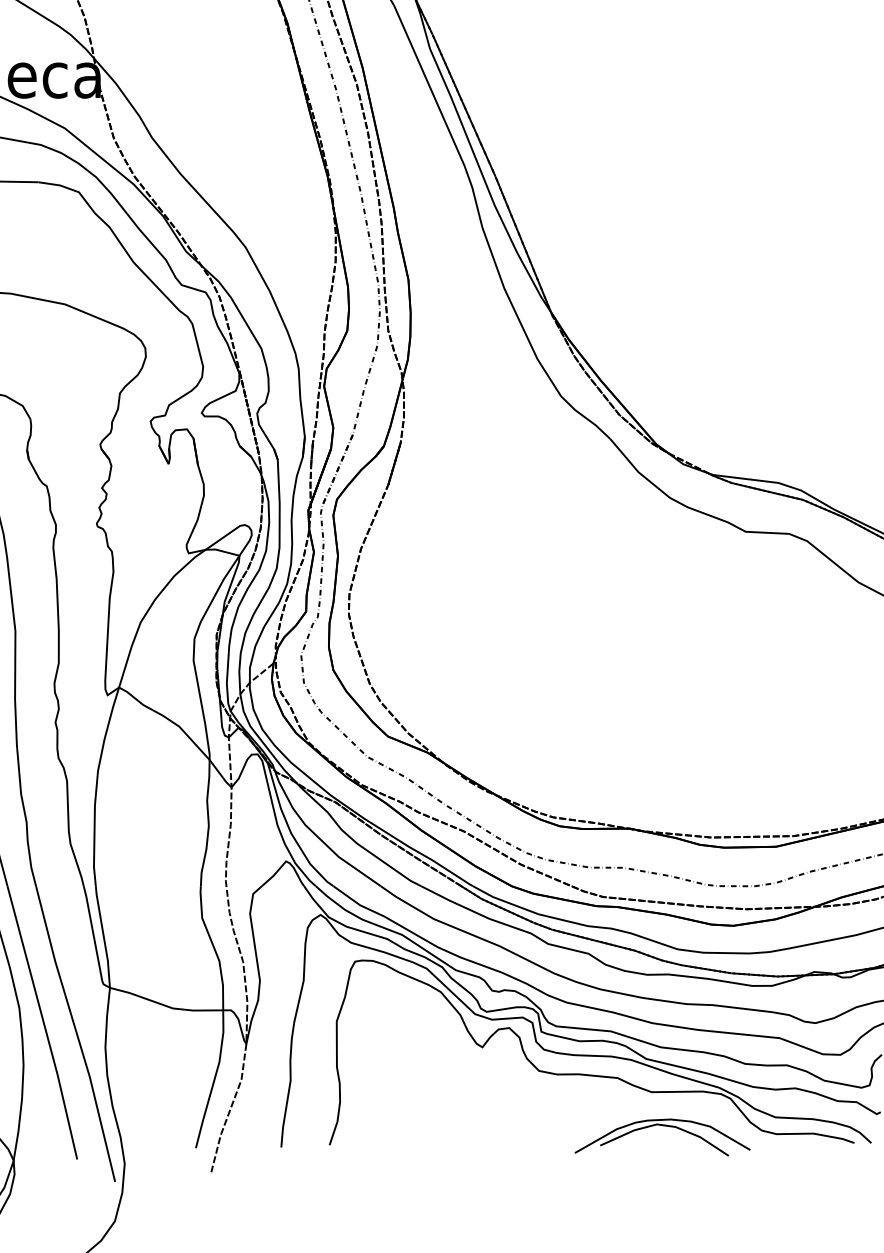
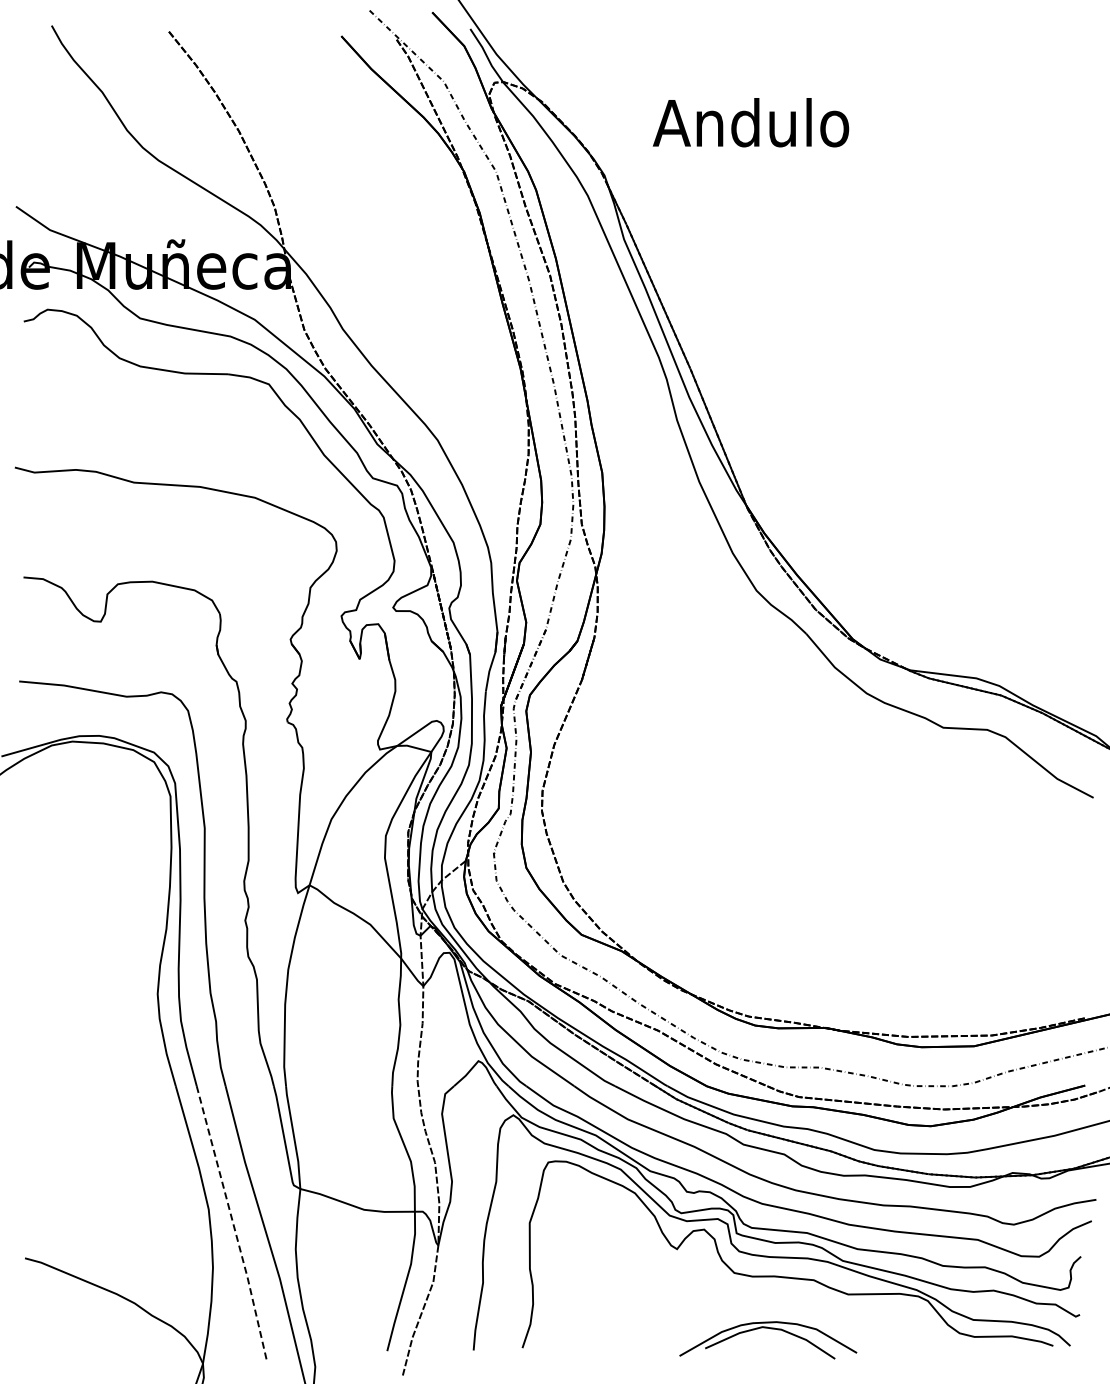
line: (43, 1023) -> (233, 1225), solid -> dashed
part: (664, 1126) -> (770, 1329), moved

